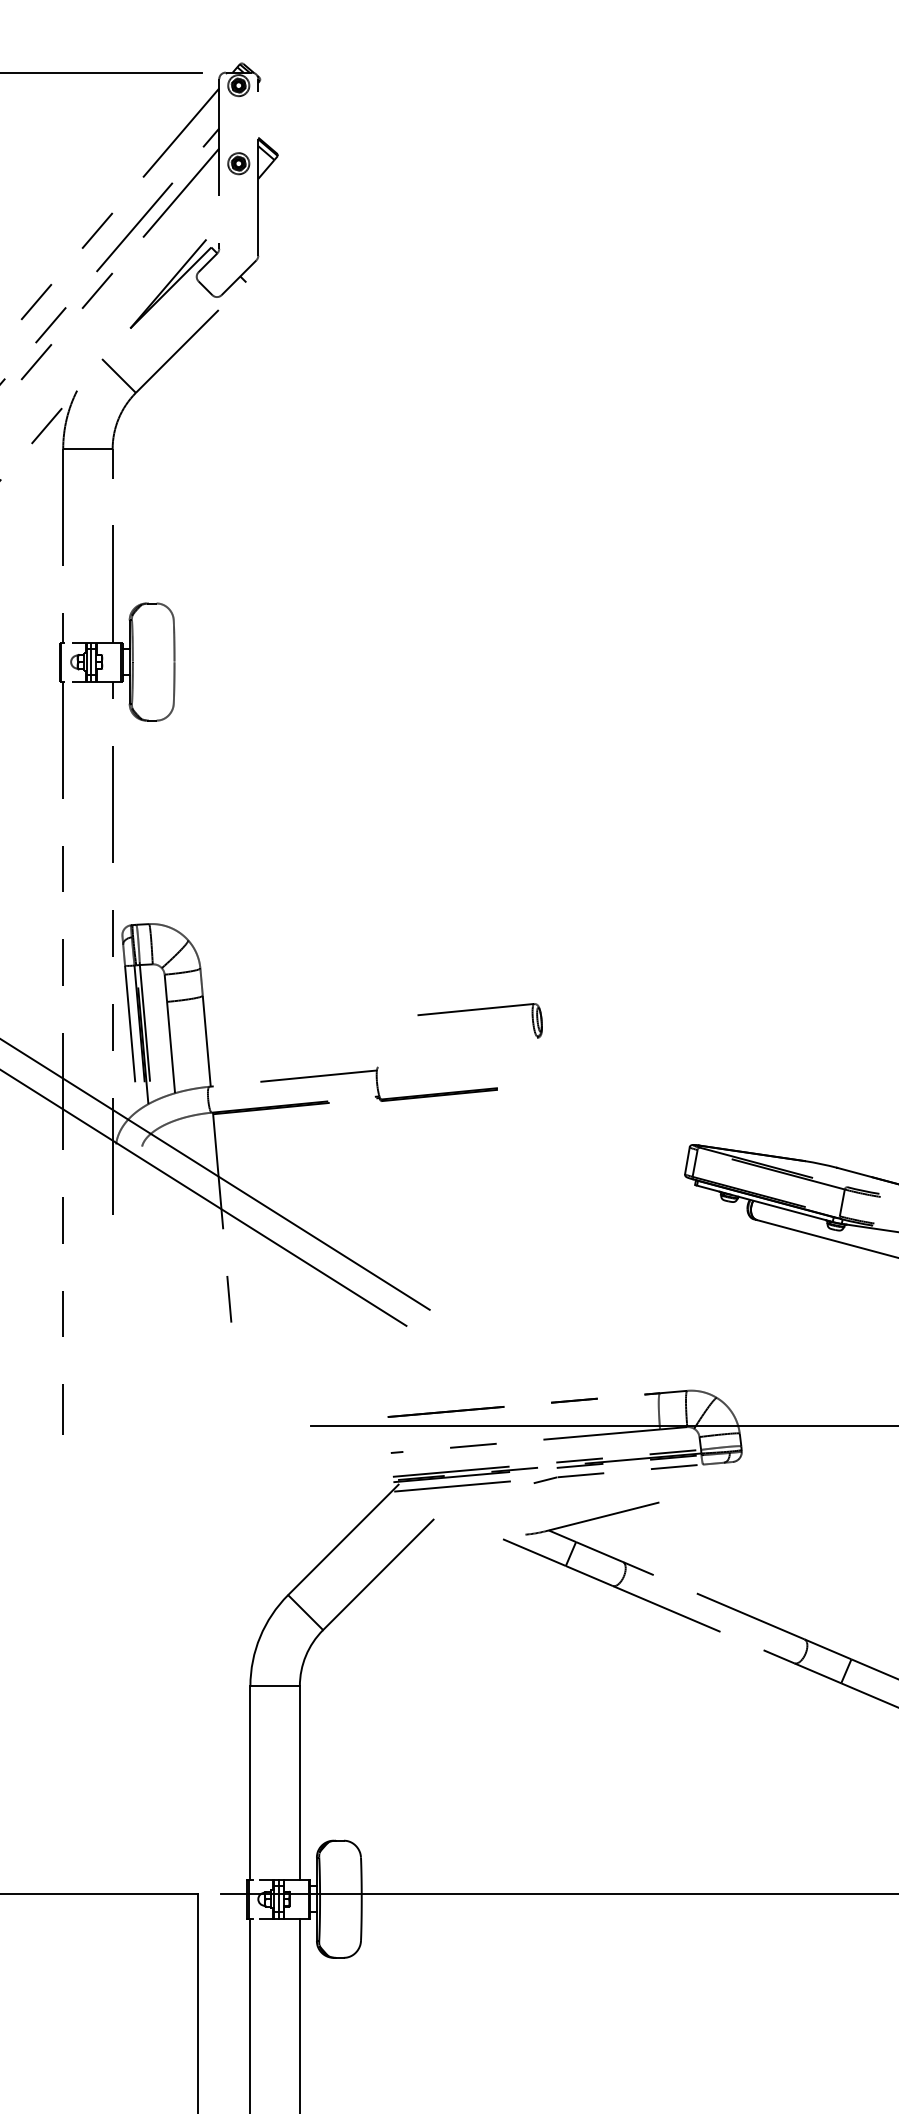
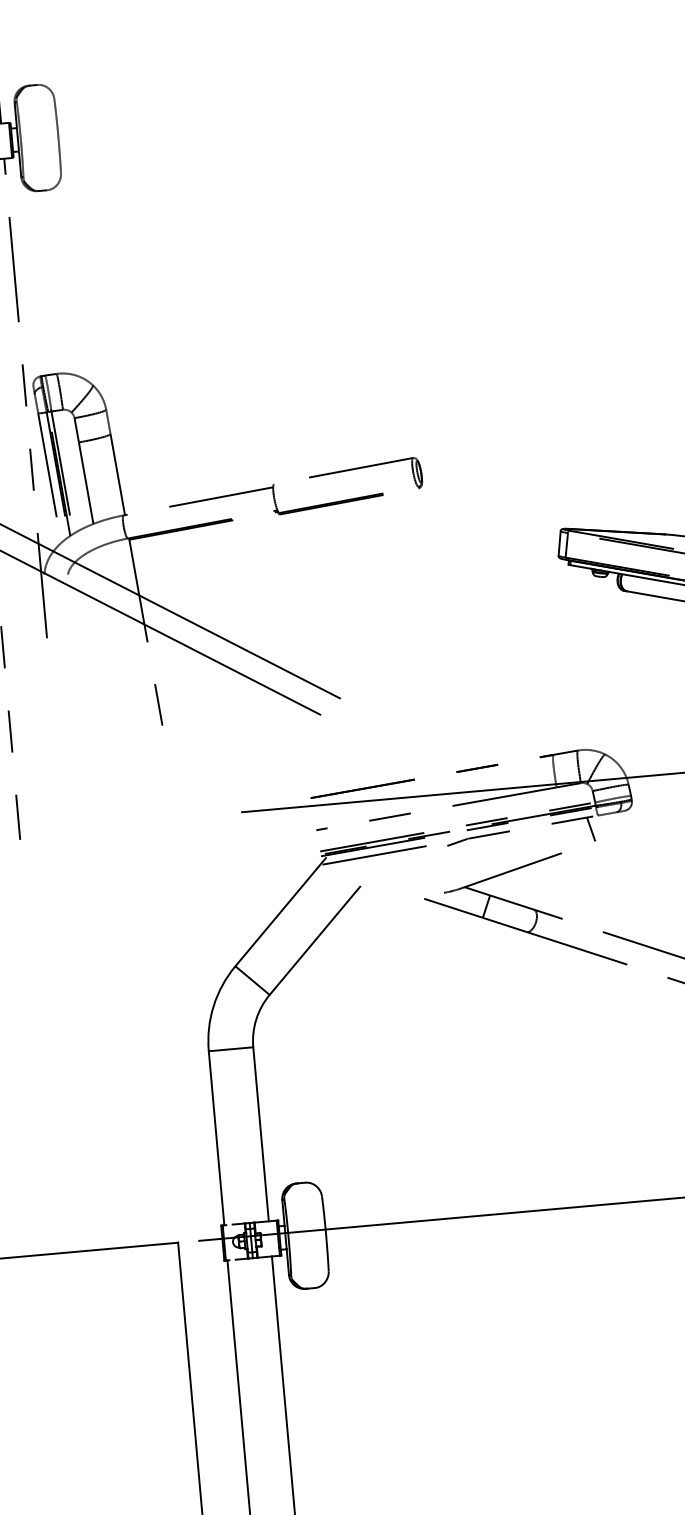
part: (479, 1010) -> (364, 468), moved
line: (693, 1478) -> (590, 828), added

